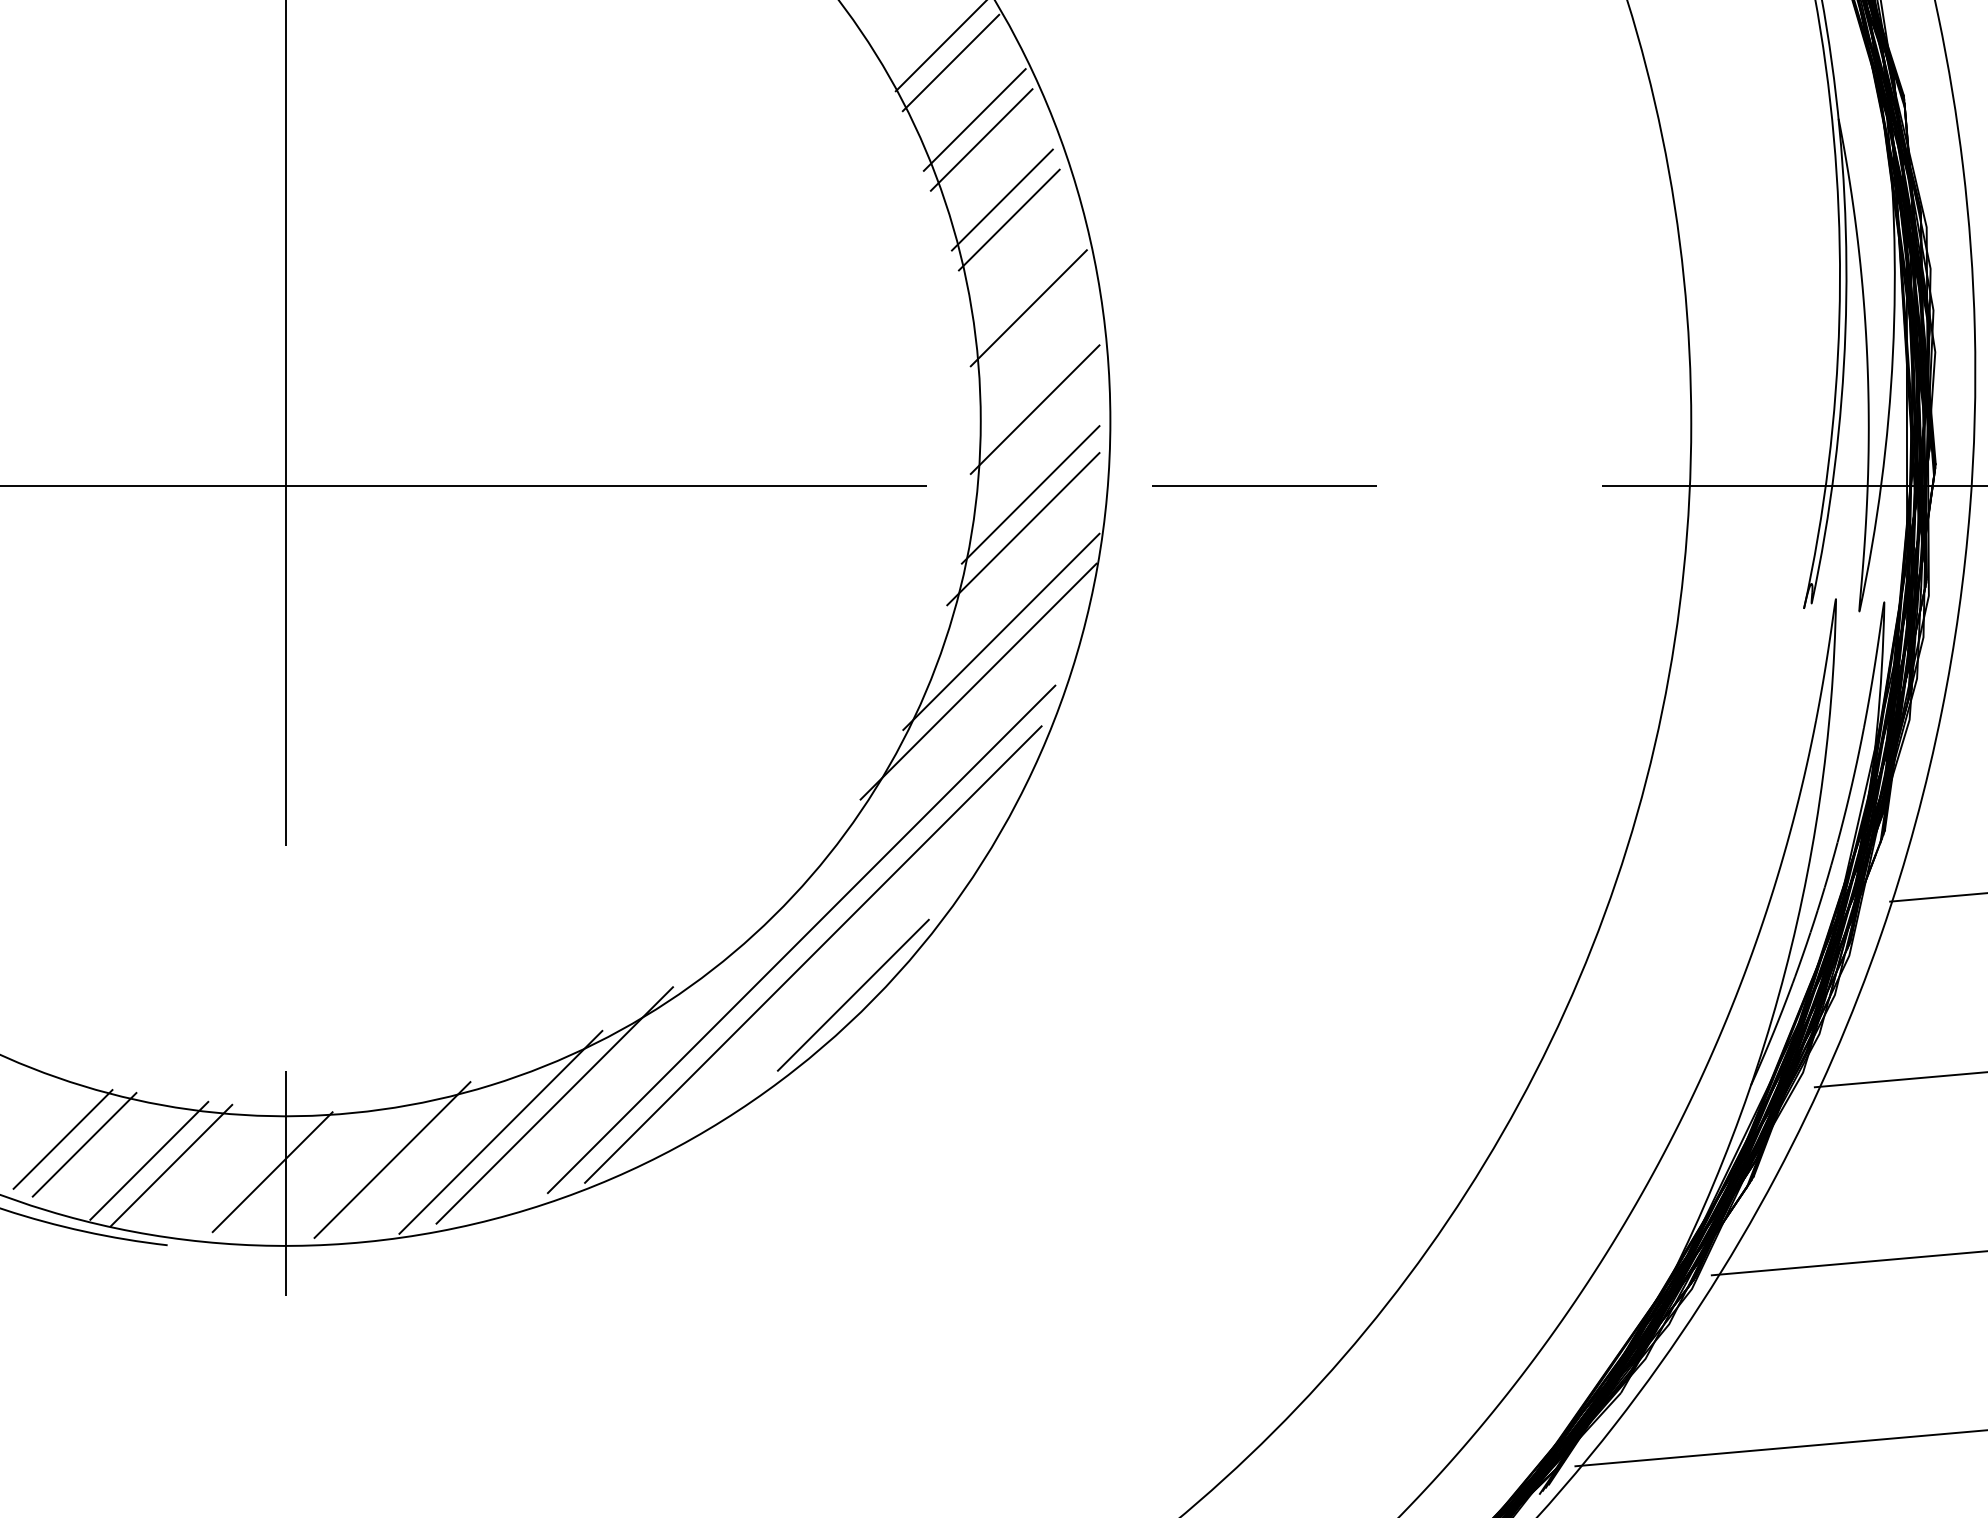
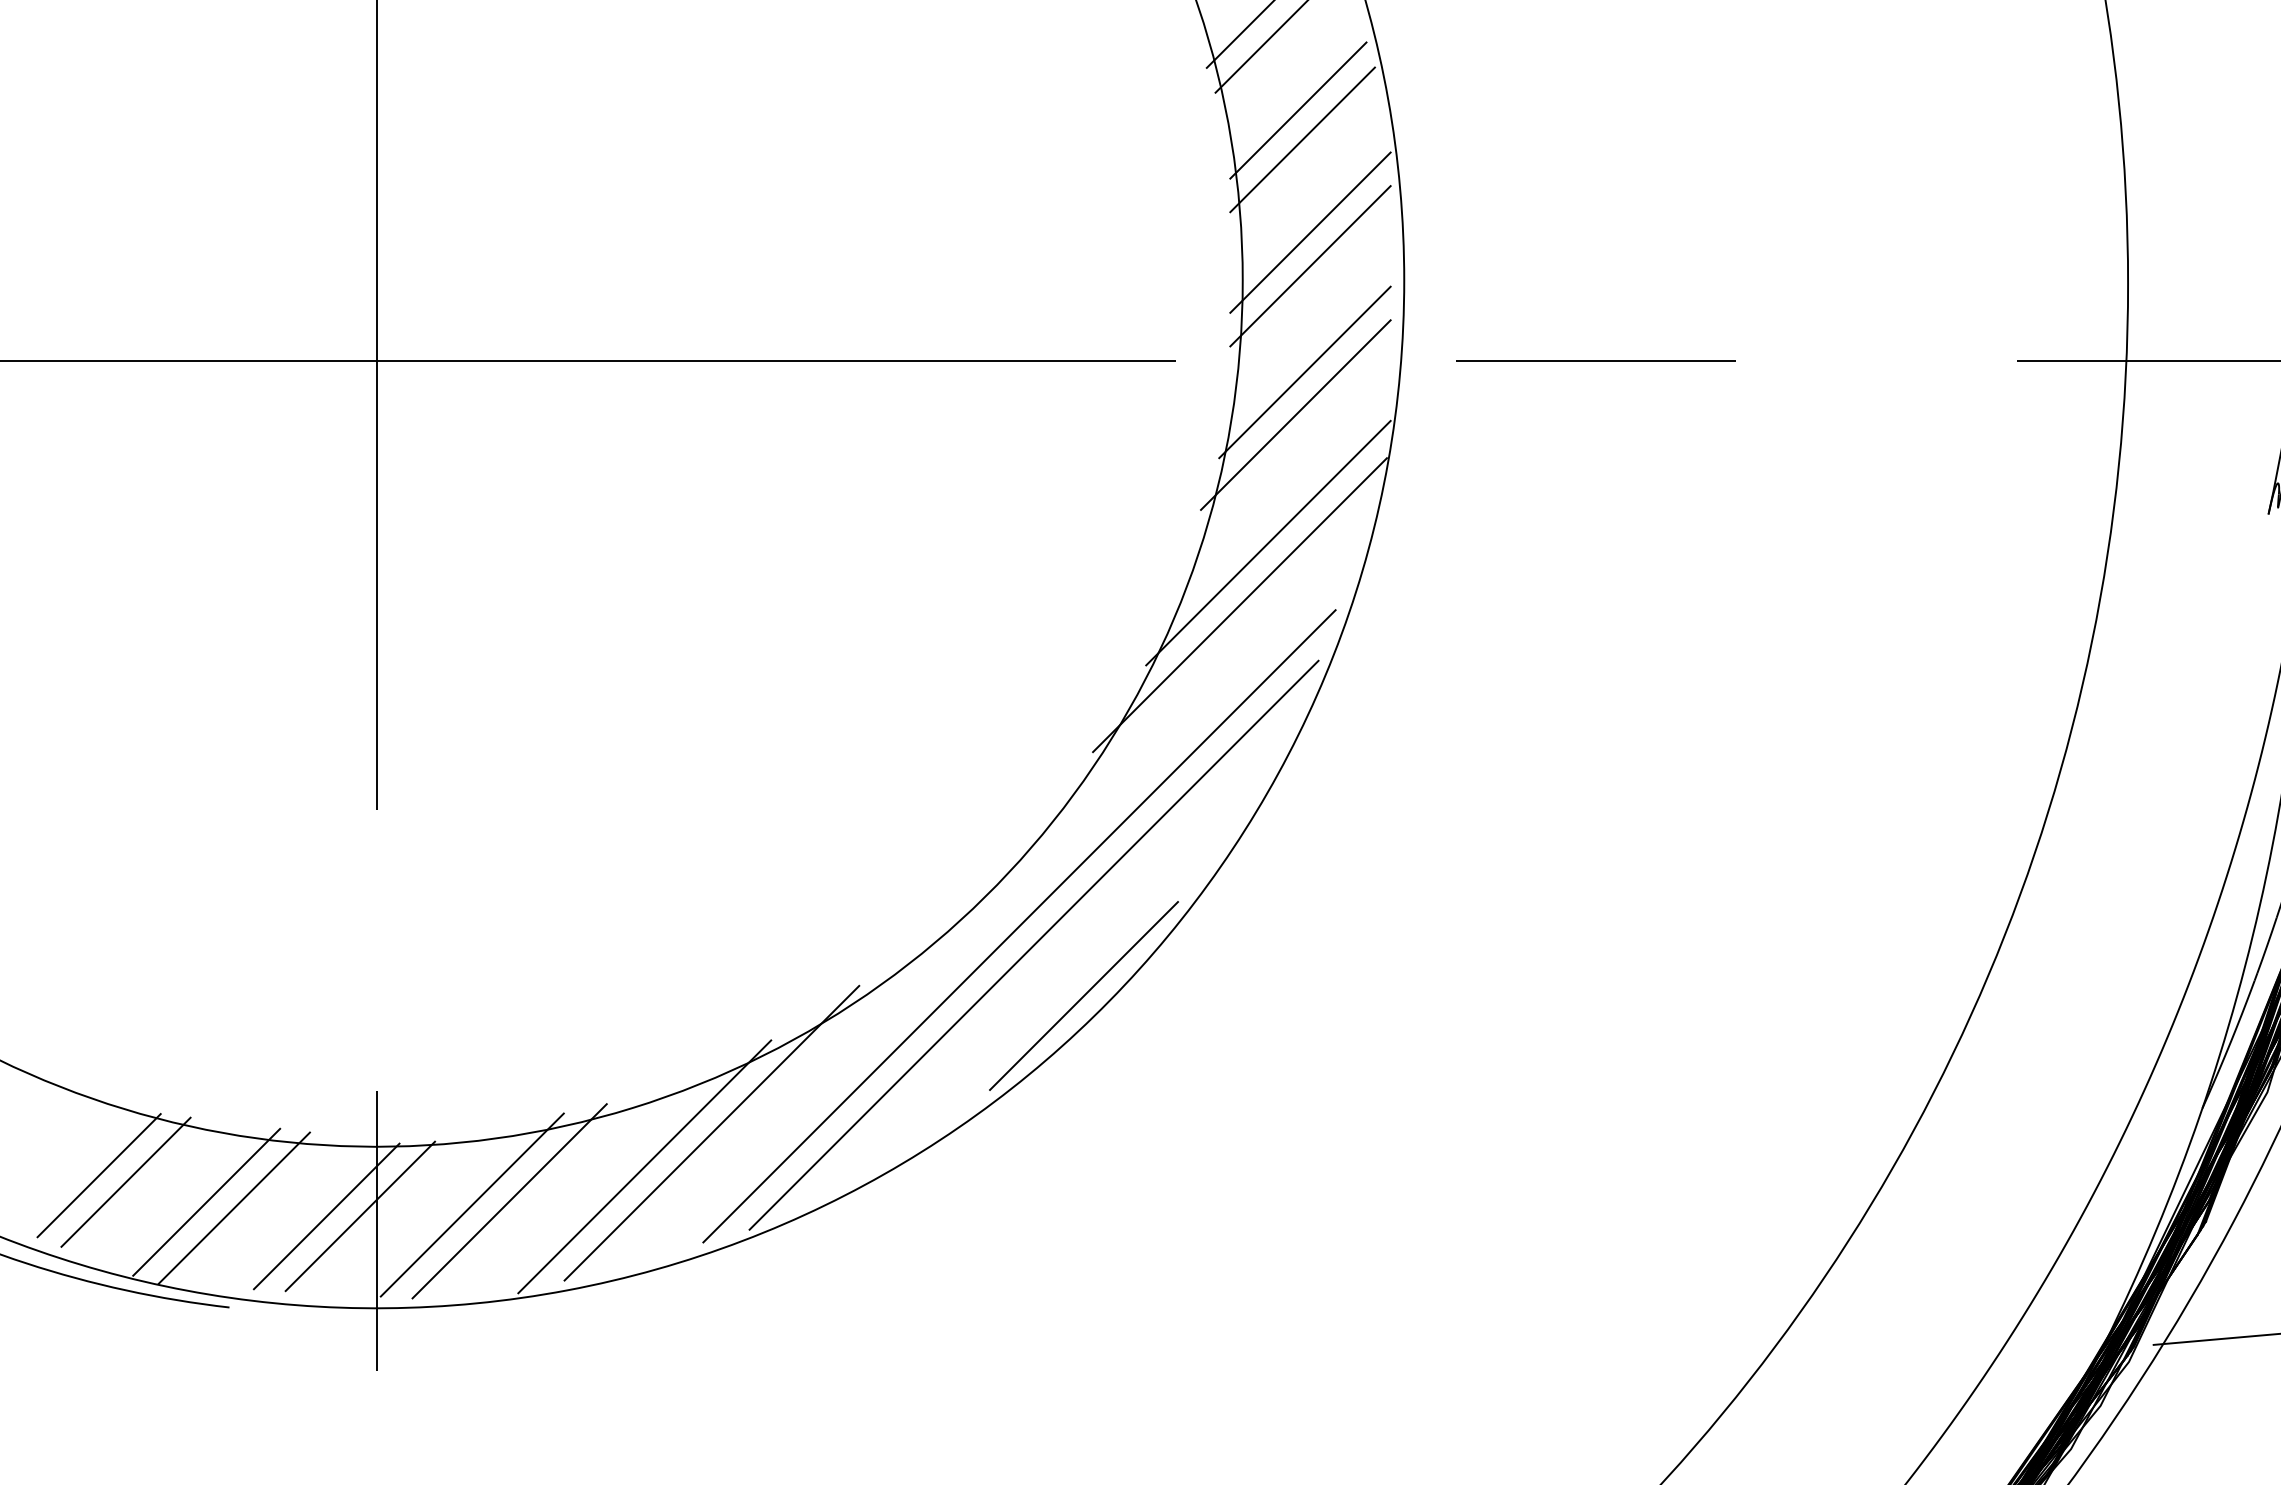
line: (1025, 284) -> (1298, 110), added
line: (1034, 382) -> (1309, 232), added
line: (362, 1162) -> (472, 1204), added
line: (245, 1171) -> (326, 1215), added

